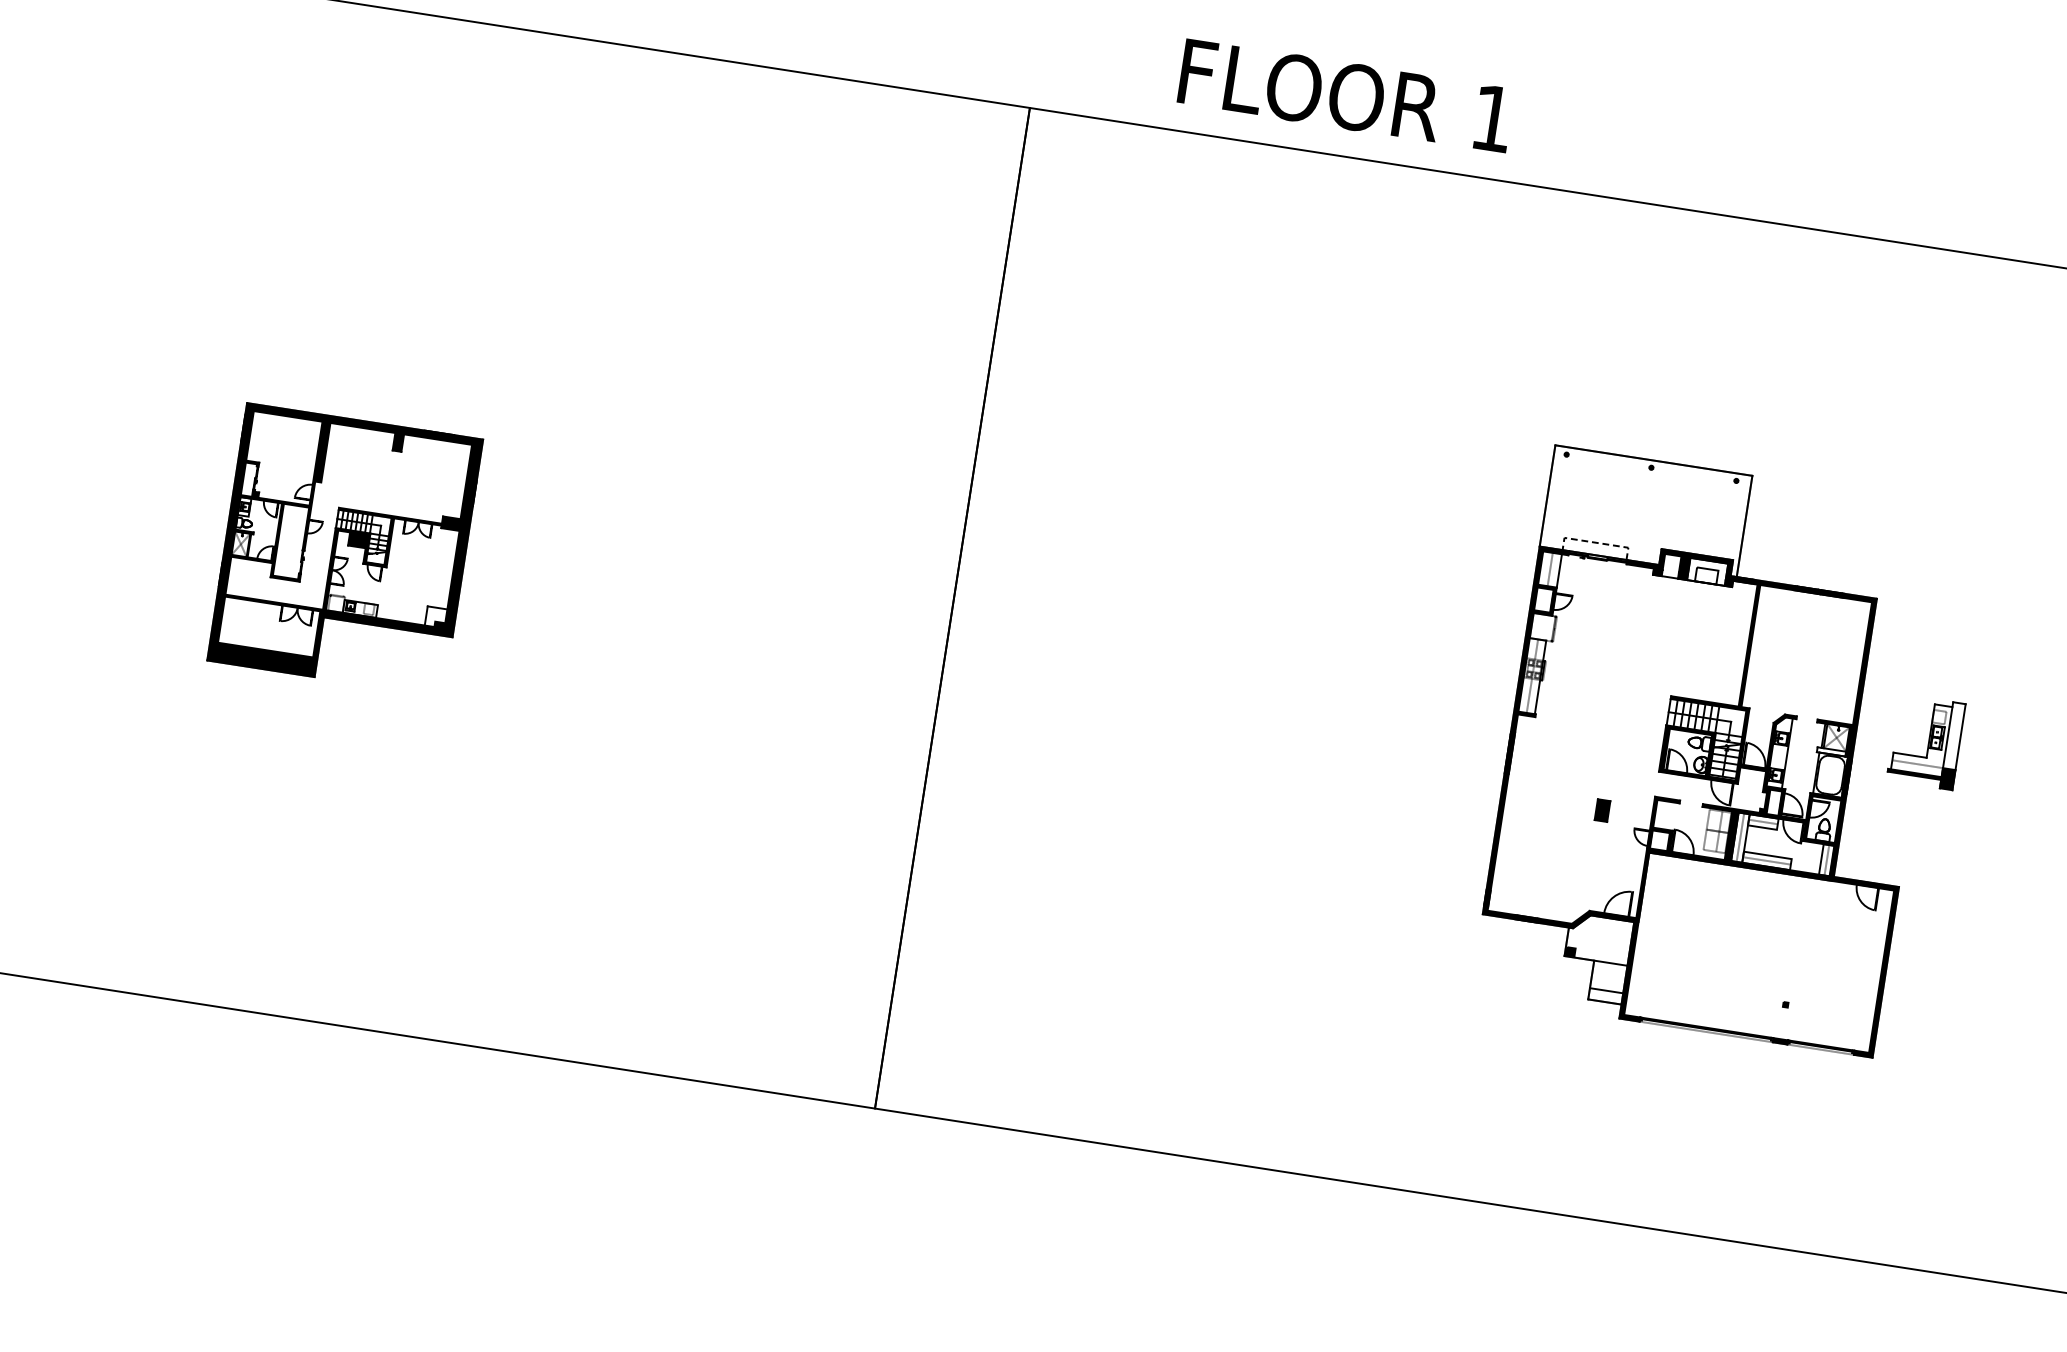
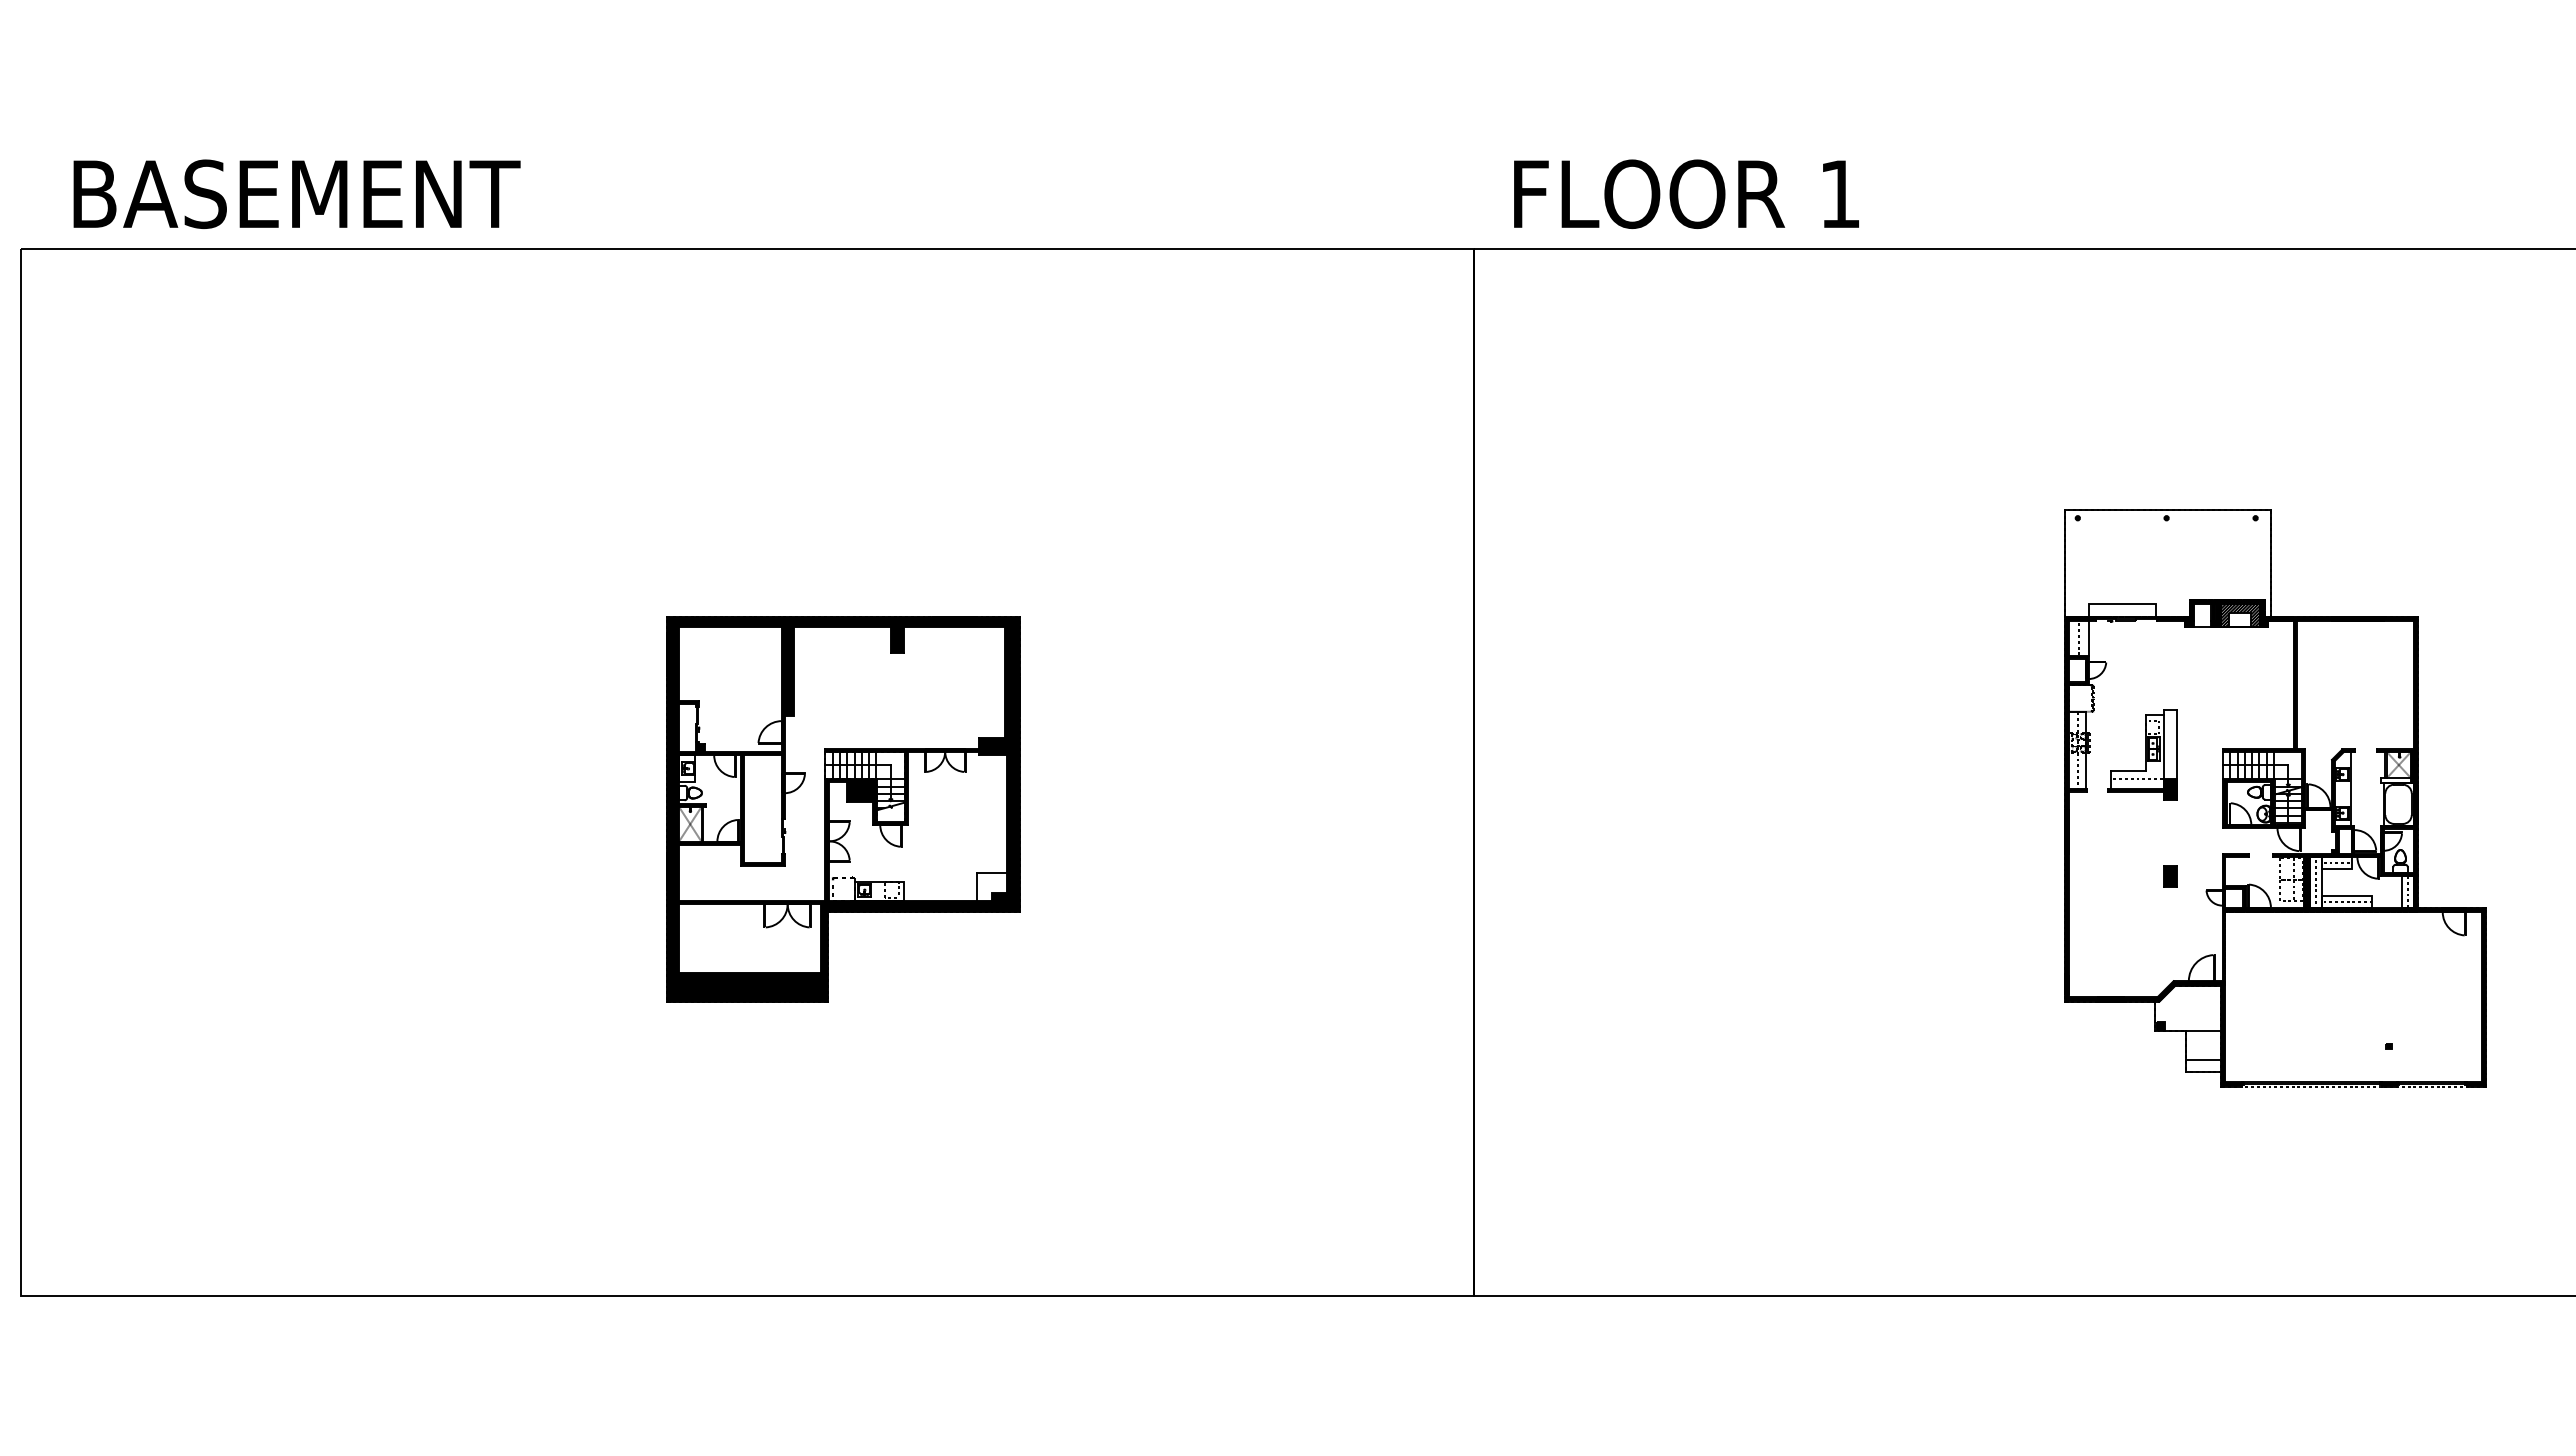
text: (1346, 95) -> (1686, 193), moved
line: (1595, 542) -> (2121, 603), dashed -> solid
part: (344, 550) -> (843, 809), size x1.43
hatch: (1707, 571) -> (2240, 615), added
part: (1925, 741) -> (2142, 754), moved

